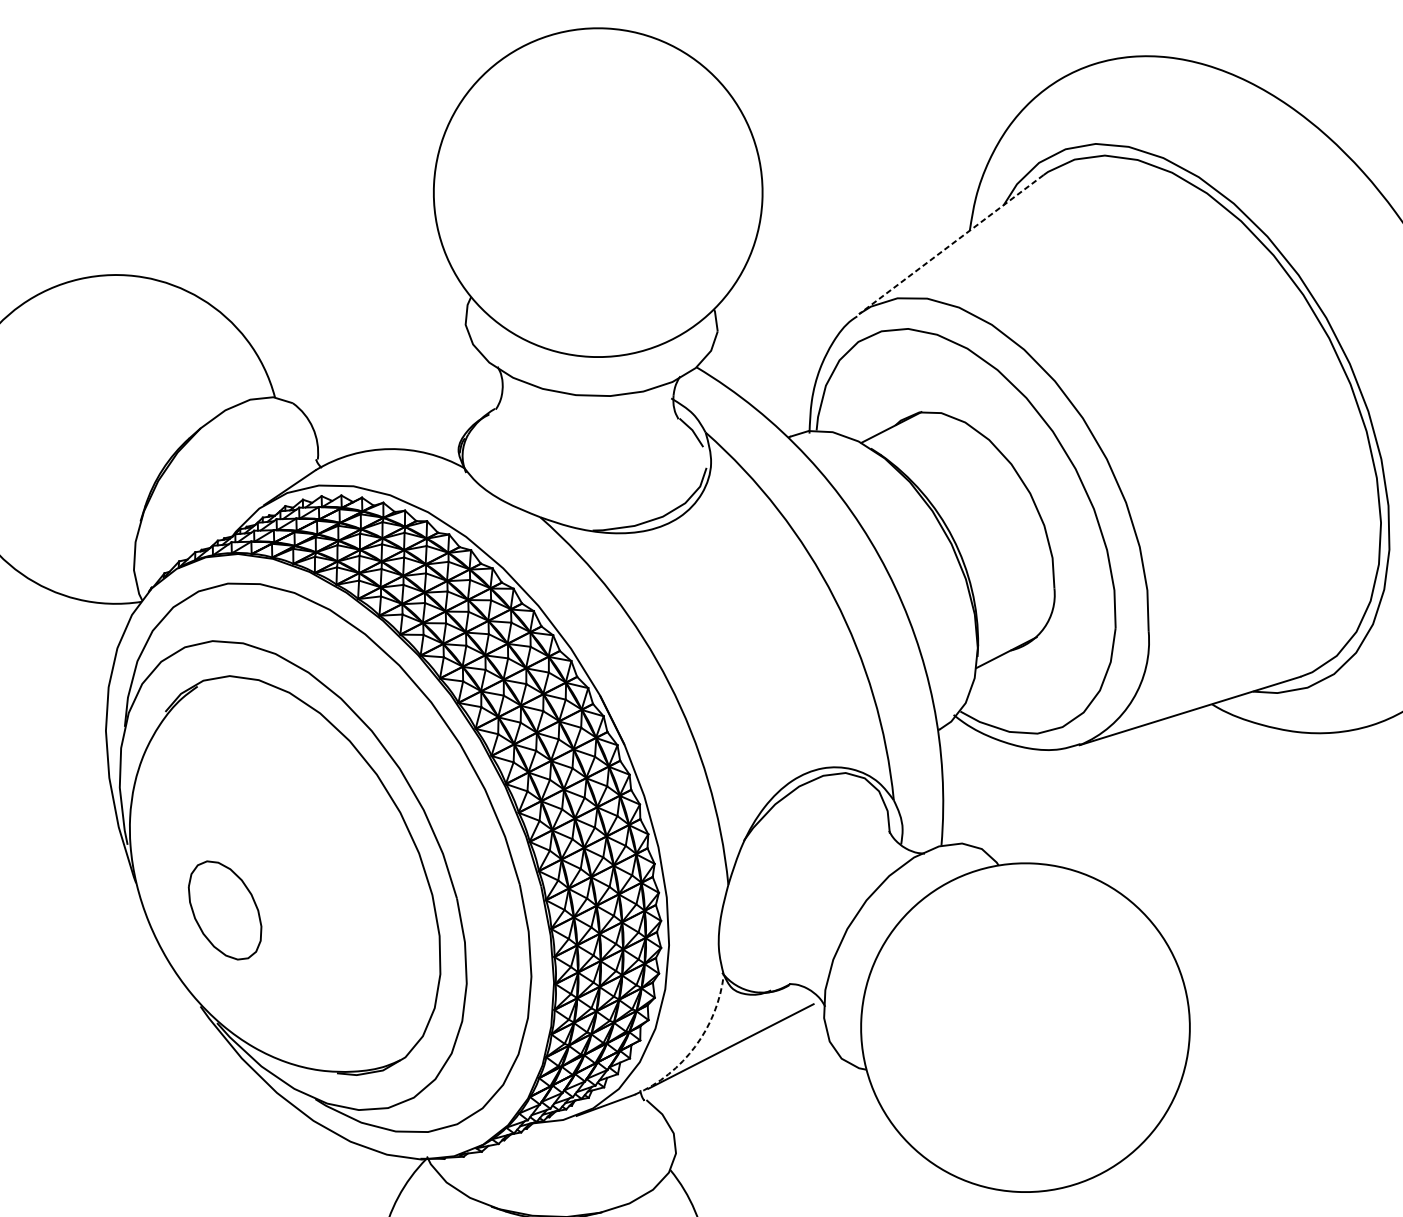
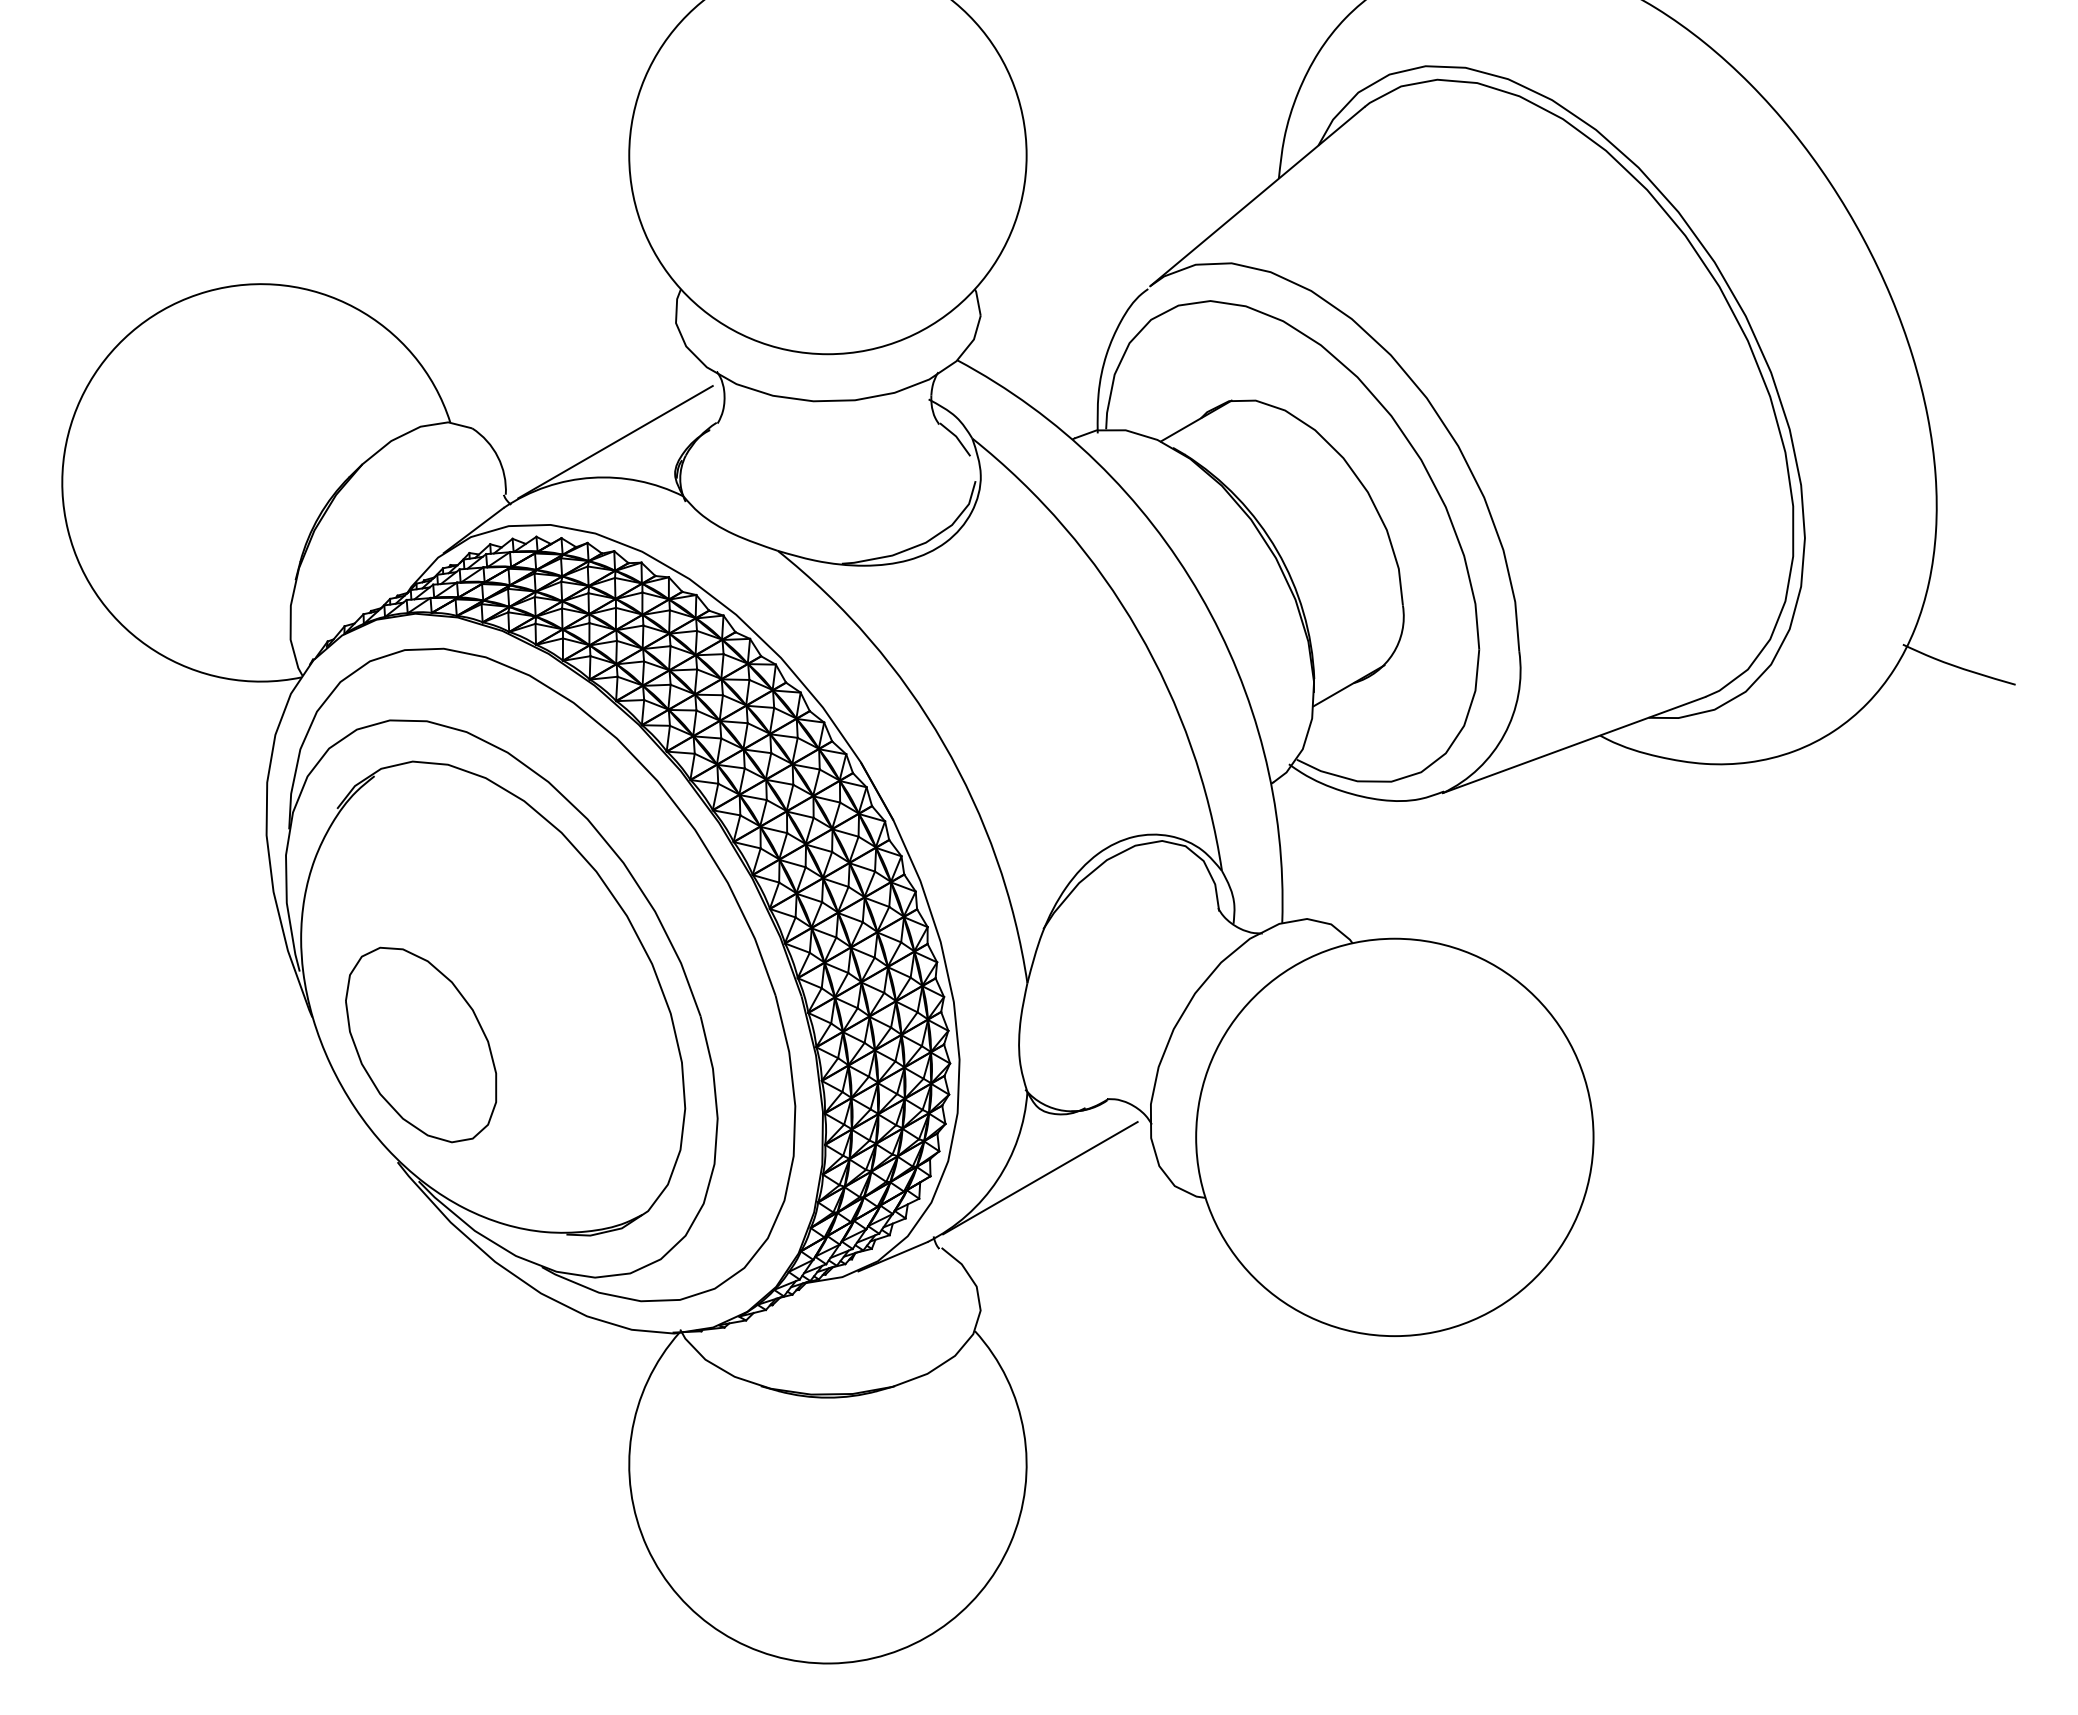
line: (951, 244) -> (1257, 196), dashed -> solid
line: (410, 420) -> (615, 442), added
part: (225, 910) -> (421, 1044), size x1.67
arc: (695, 1046) -> (997, 1180), dashed -> solid

